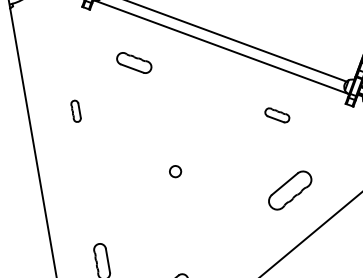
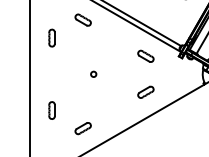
part: (74, 110) -> (51, 37), size x1.67
part: (276, 113) -> (145, 55), size x1.43
part: (289, 188) -> (145, 91), size x0.71

